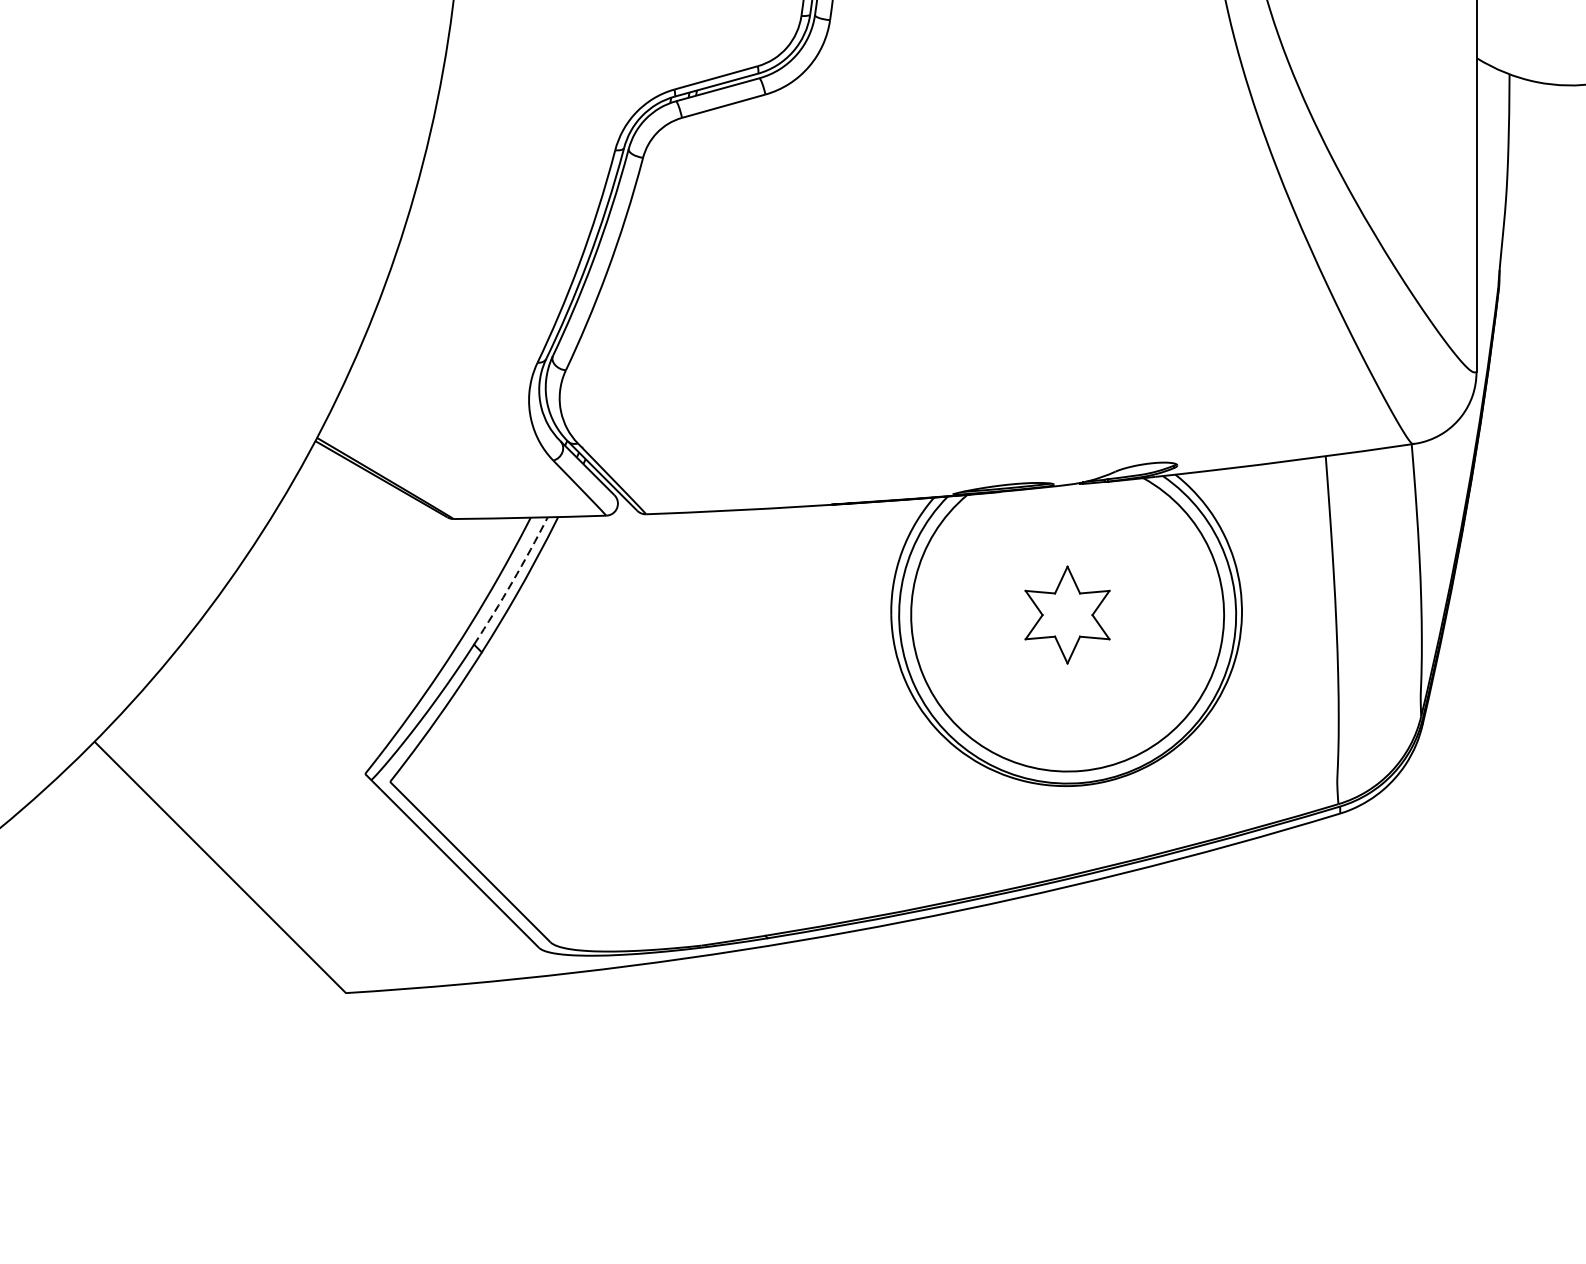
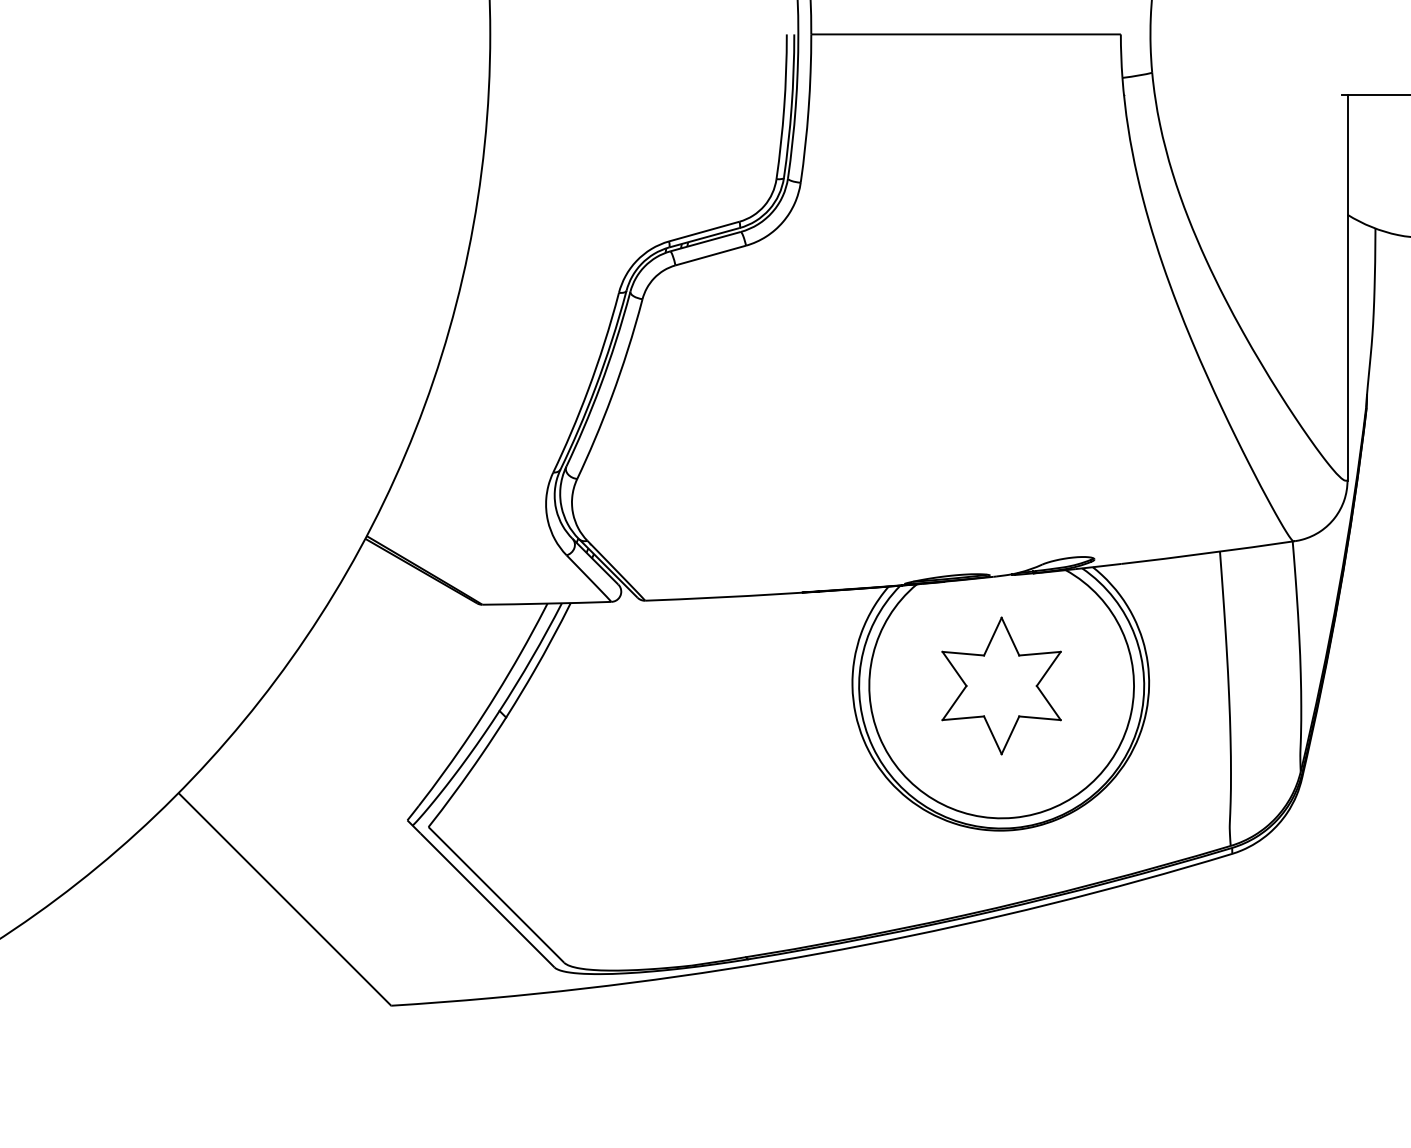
arc: (512, 581) -> (532, 657), dashed -> solid
part: (1067, 614) -> (1001, 685), size x1.67

